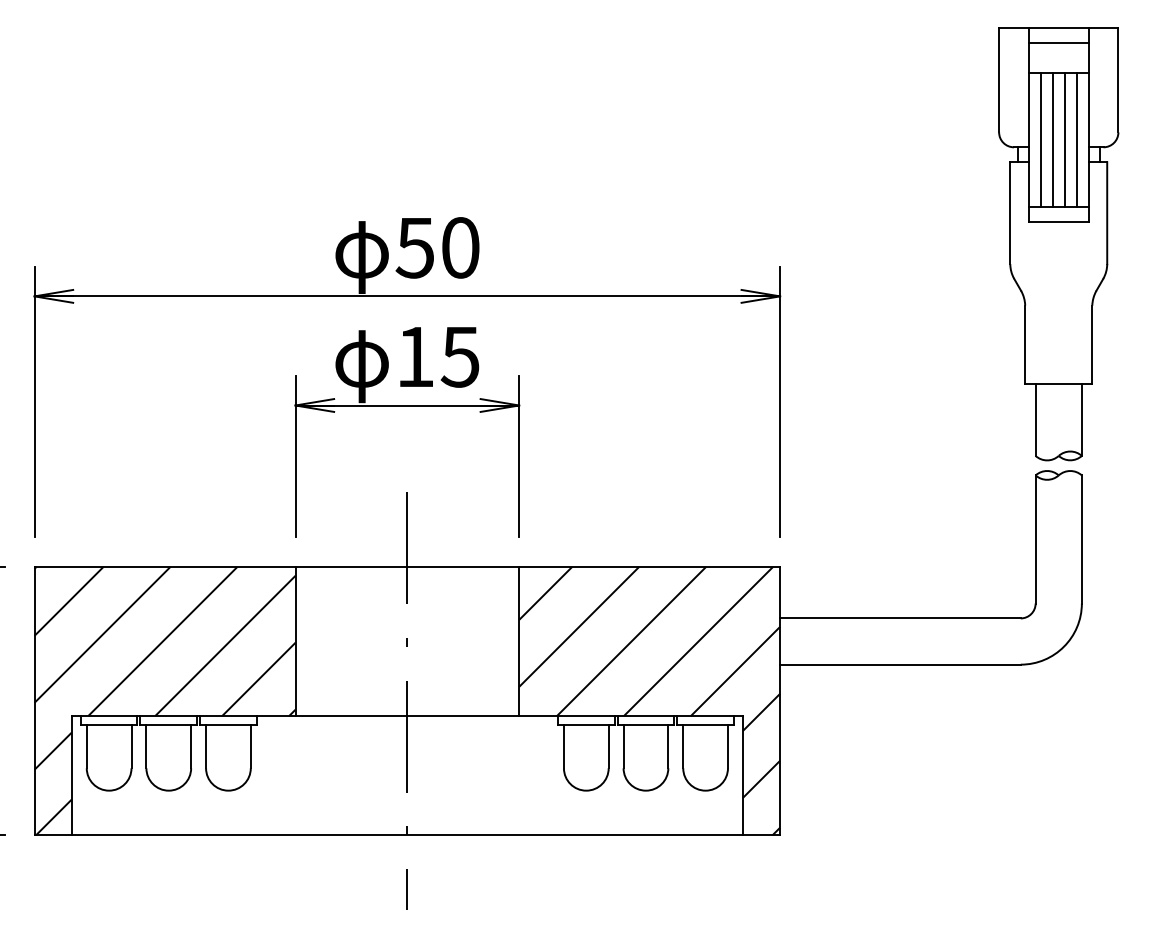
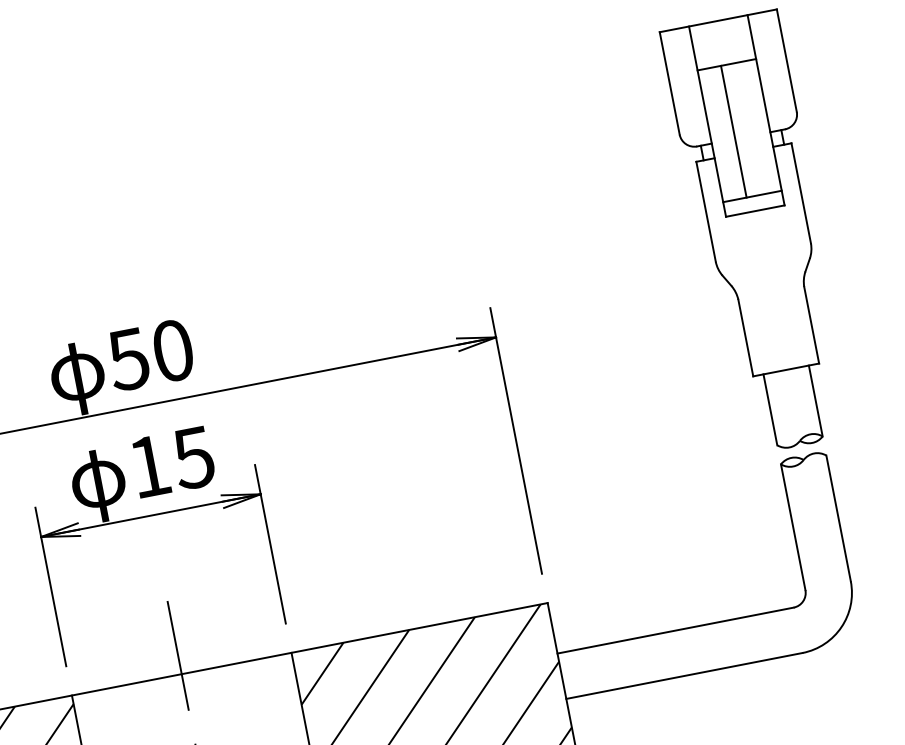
line: (1058, 42) -> (720, 35), removed
line: (1040, 139) -> (721, 133), removed
line: (1064, 139) -> (745, 129), removed
line: (1076, 139) -> (757, 126), removed

